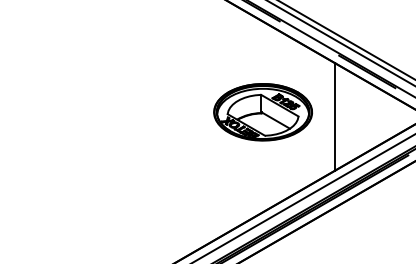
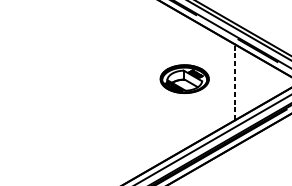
part: (262, 112) -> (184, 79), size x0.7
line: (335, 116) -> (235, 82), solid -> dashed

